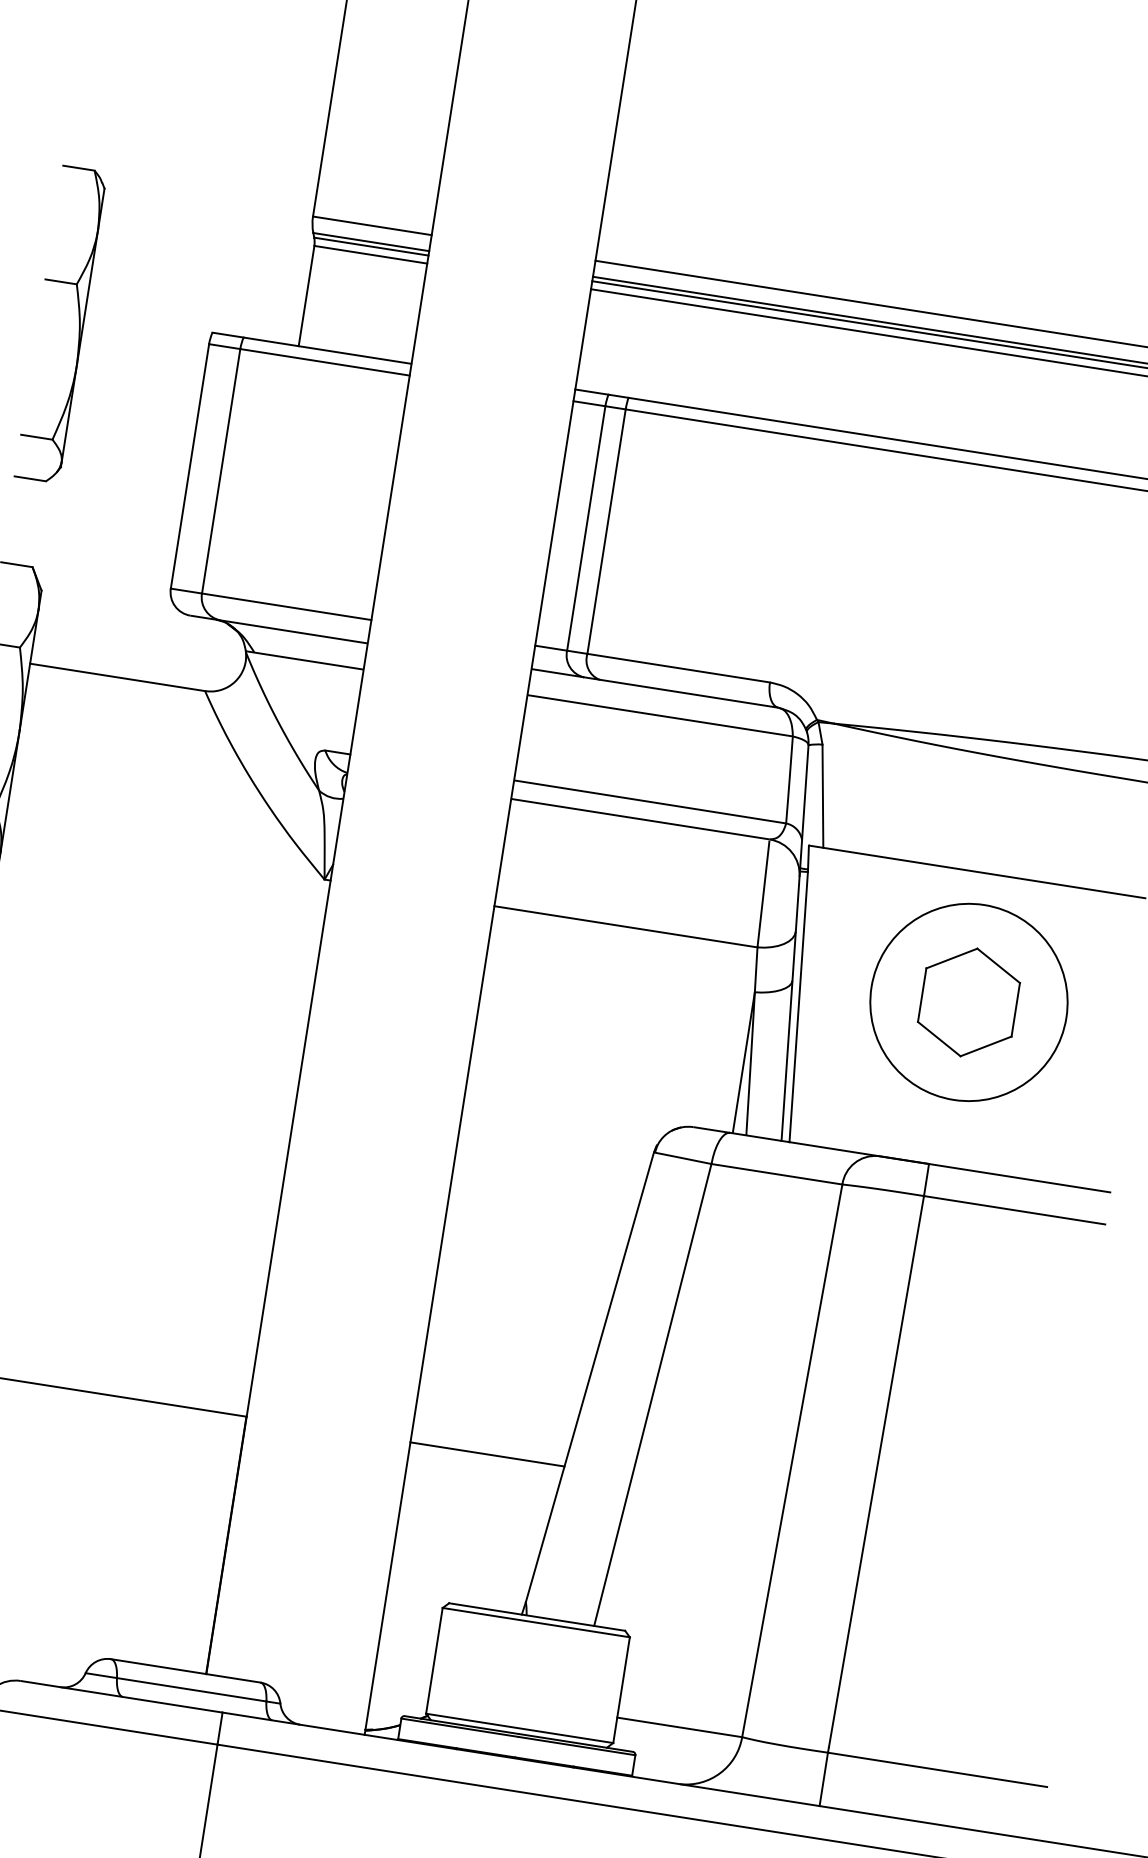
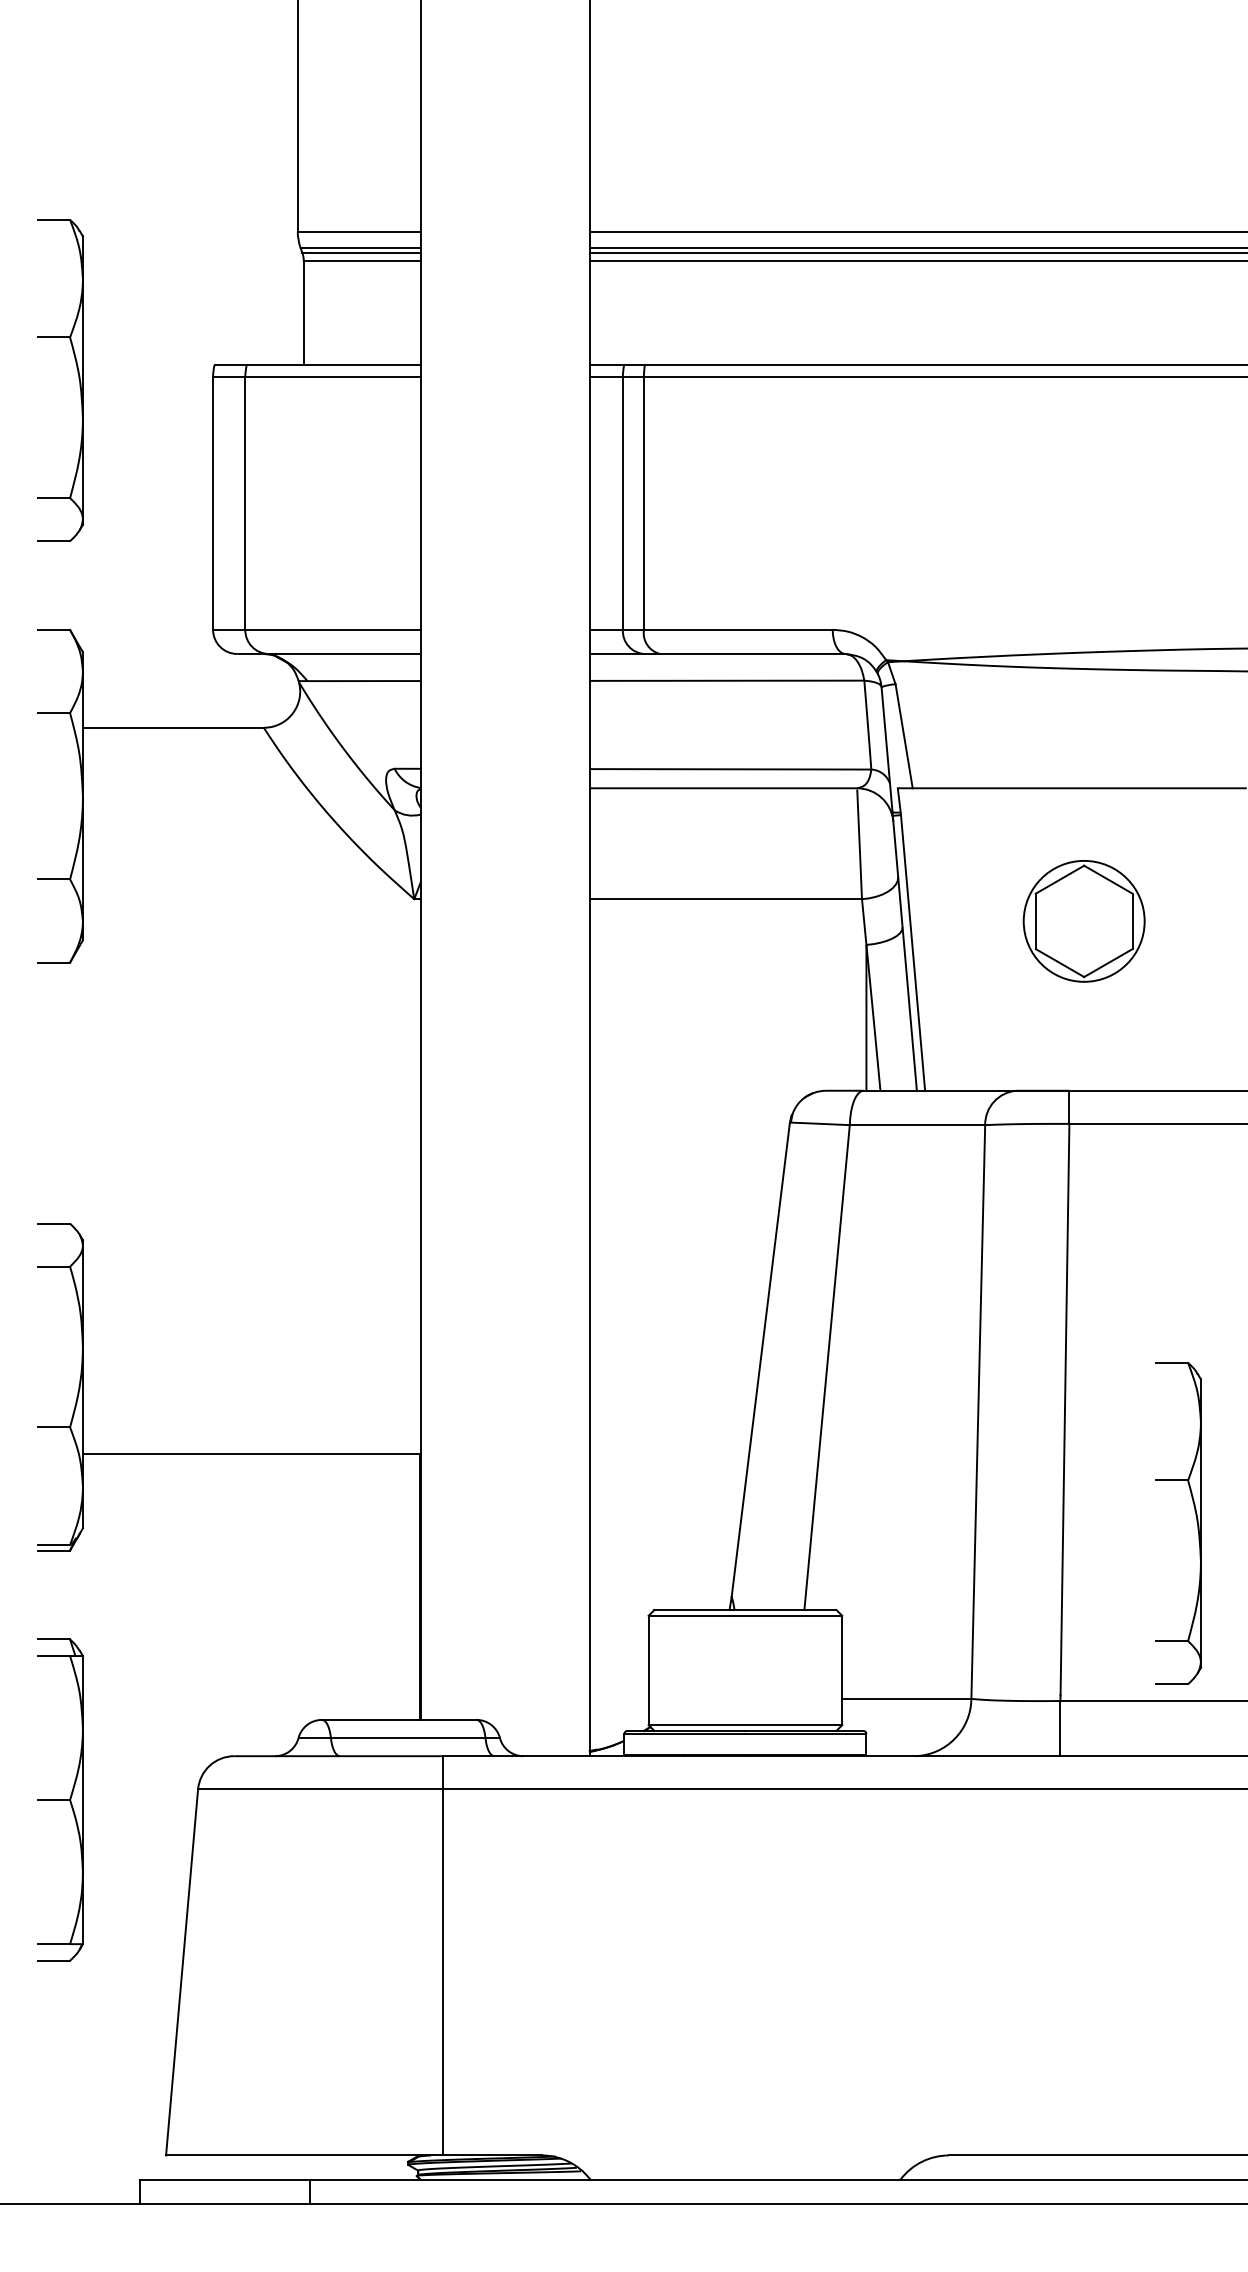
circle: (968, 1002) -> (1083, 921), size x0.6
line: (487, 1454) -> (669, 1453), removed
part: (986, 1600) -> (1196, 1522), added

